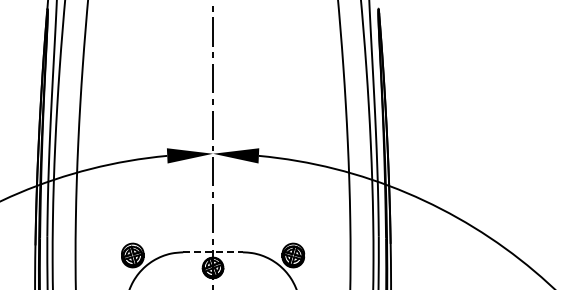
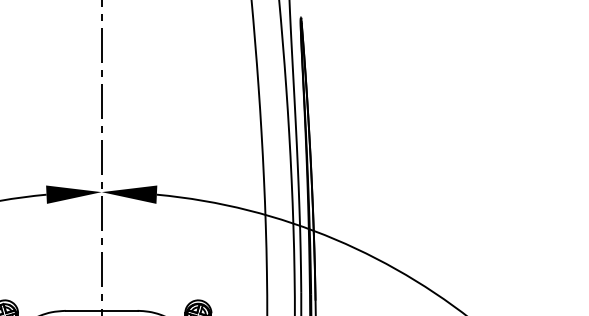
line: (213, 252) -> (102, 311), dashed -> solid

